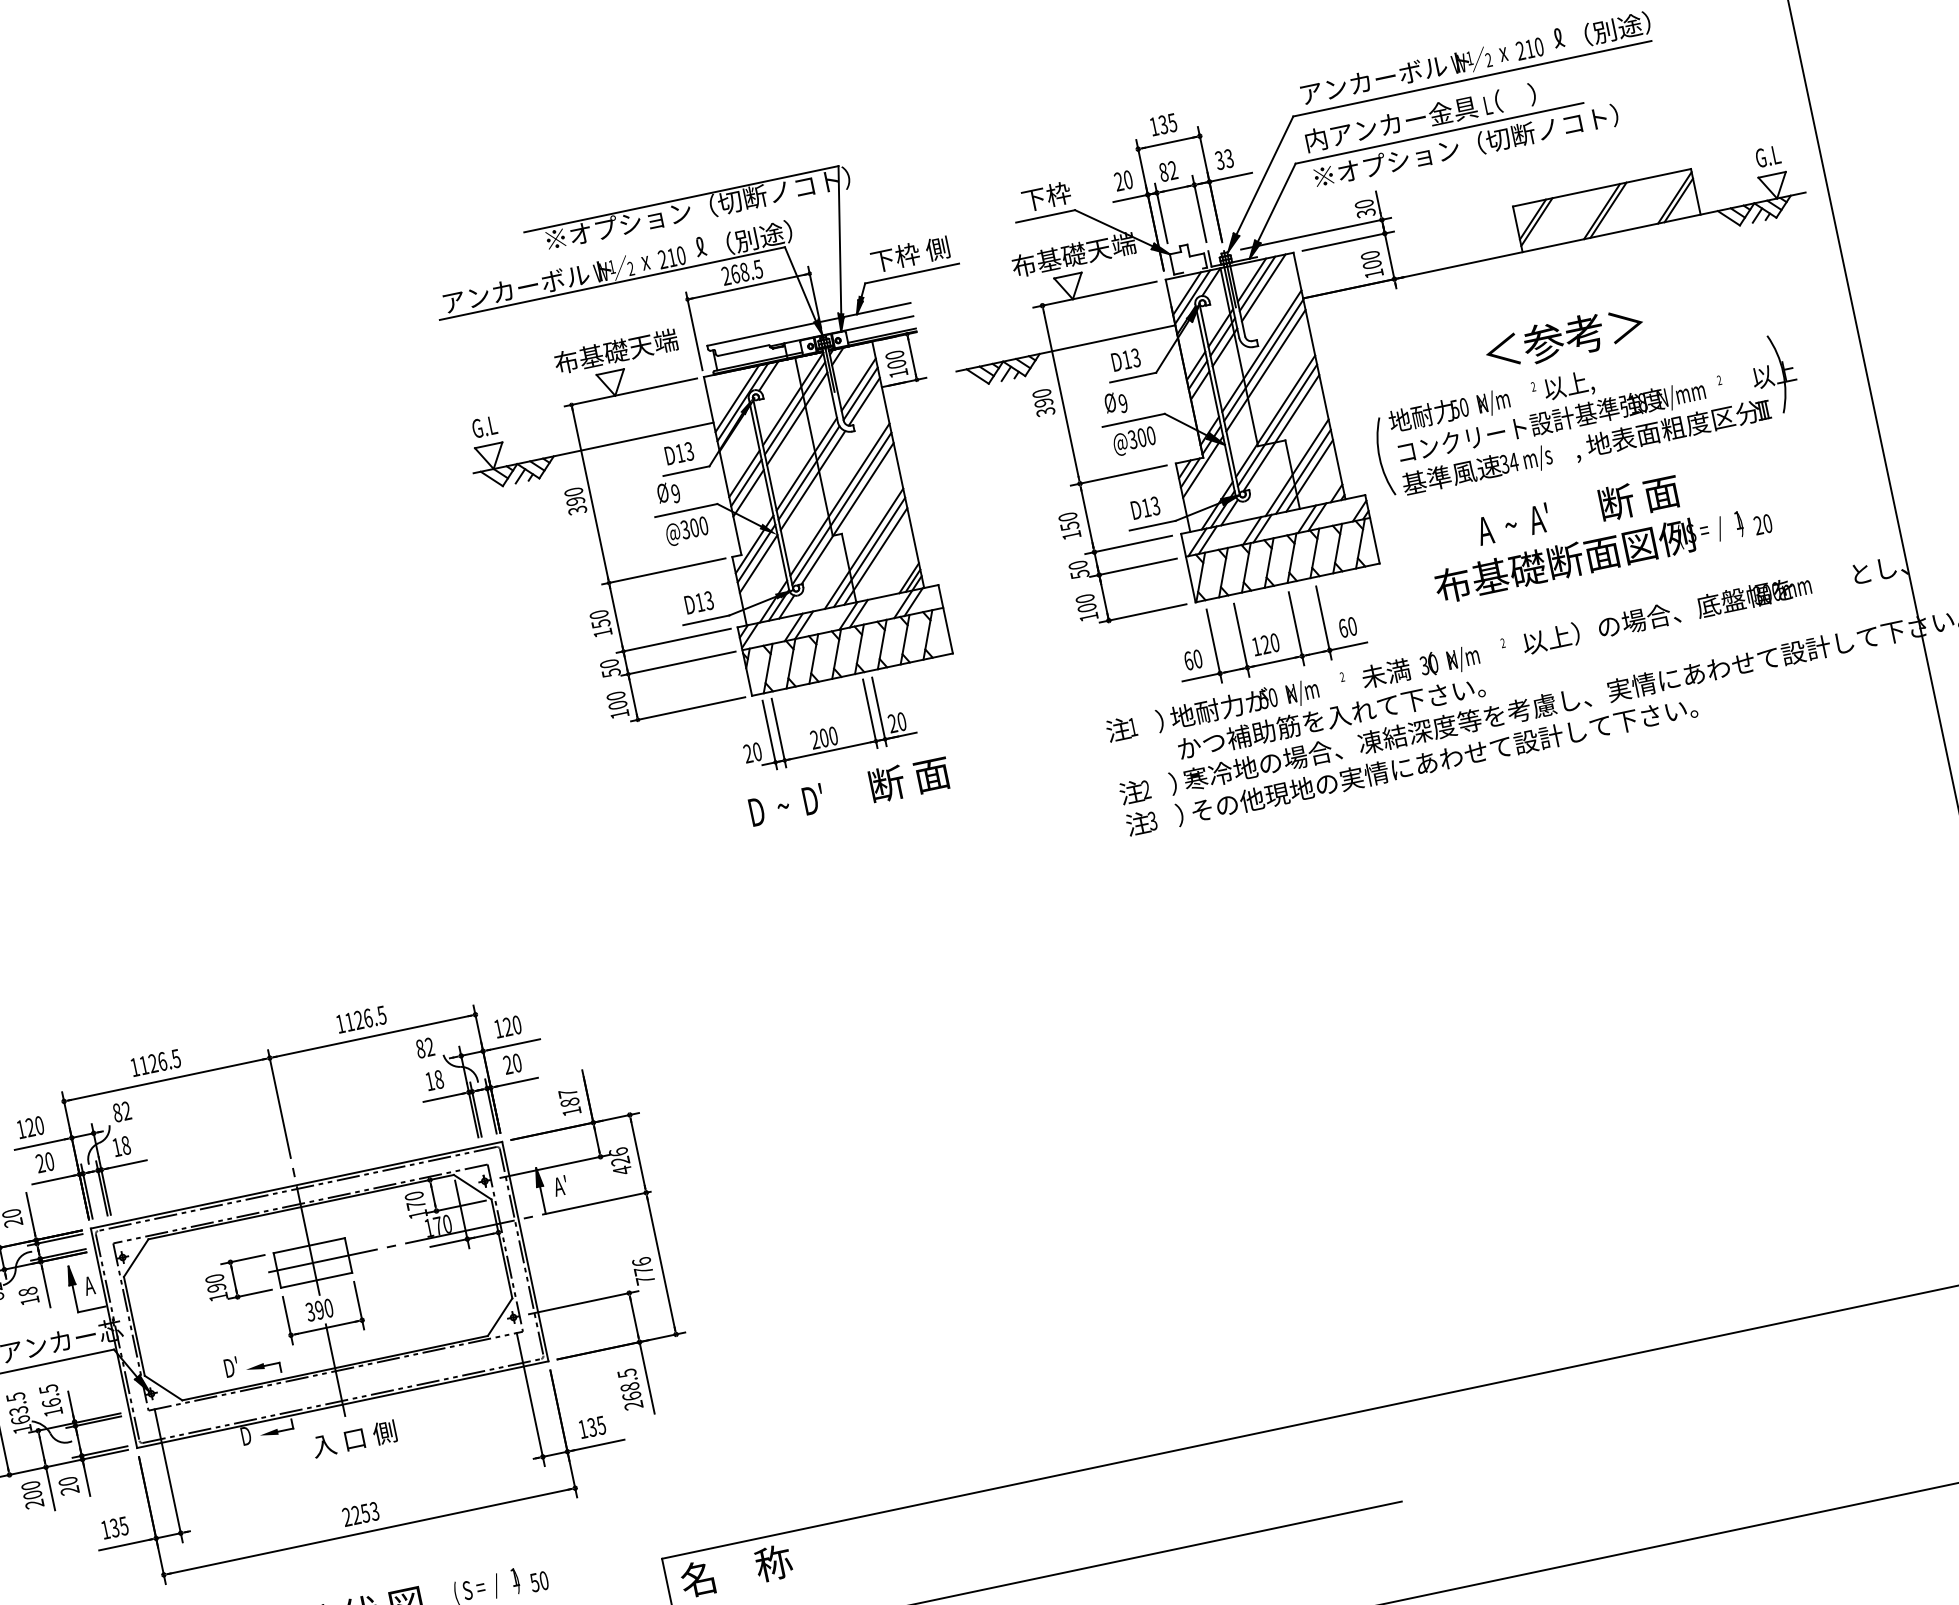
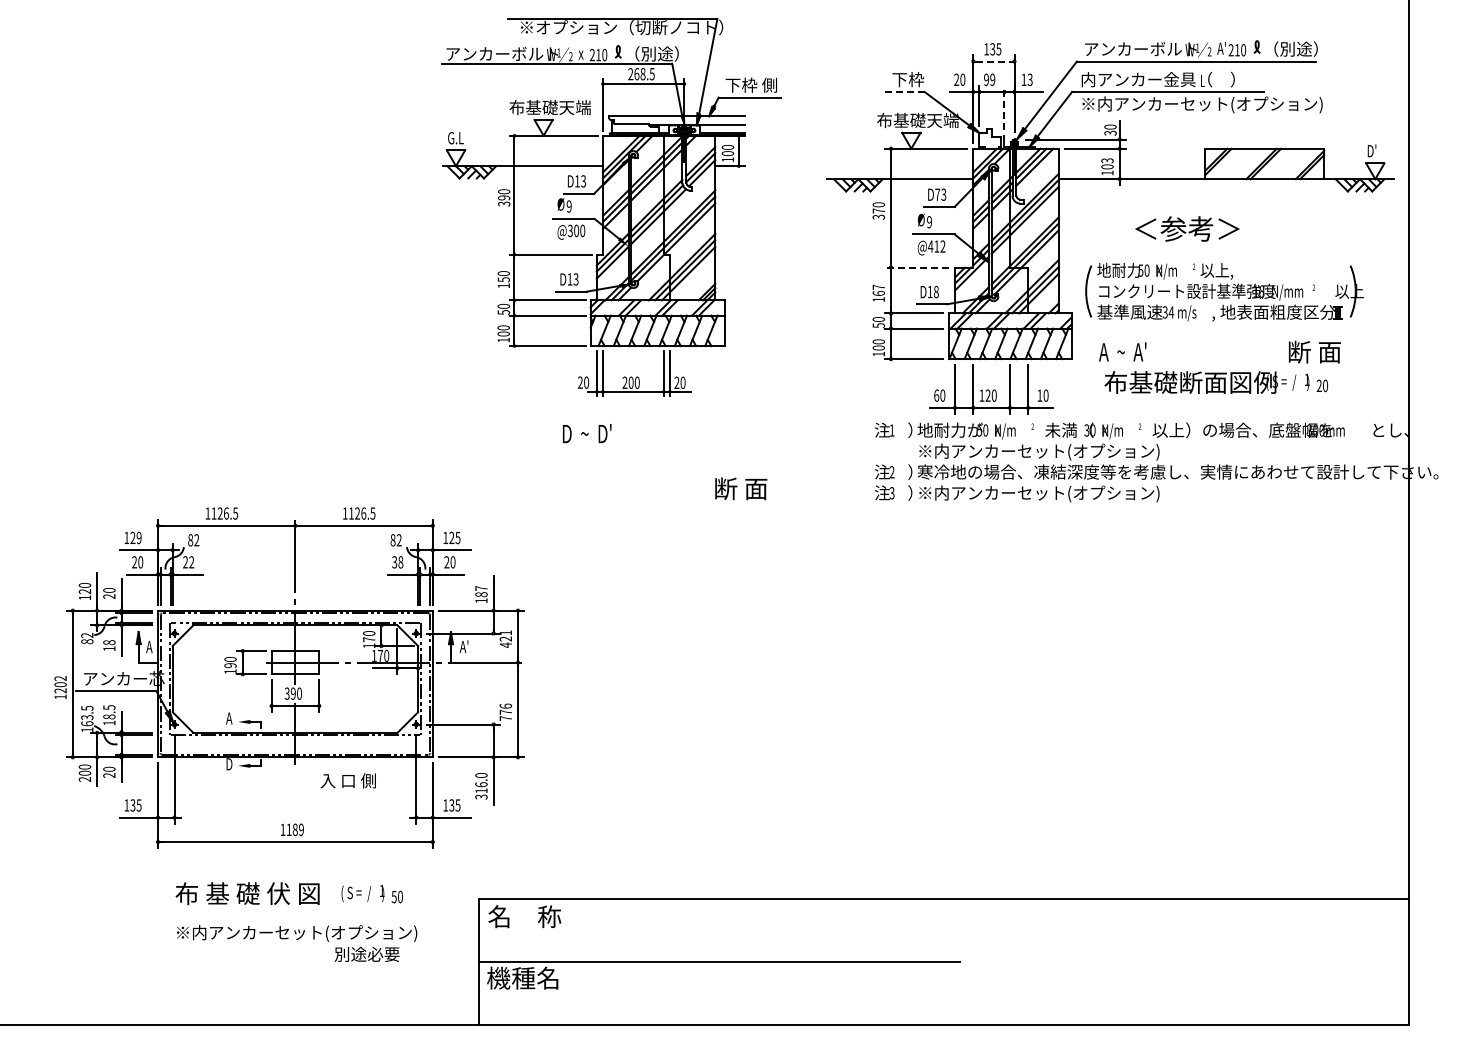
text: (1505, 51) -> (1221, 48), x -> A'
text: (1506, 138) -> (1210, 104), ※オプション（切断ノコト） -> ※内アンカーセット(オプション)
line: (1169, 142) -> (994, 61), solid -> dashed
text: (1768, 155) -> (1375, 150), G.L -> D'
text: (1218, 160) -> (1023, 79), 33 -> 13
text: (1168, 170) -> (989, 79), 82 -> 99
line: (1199, 208) -> (1004, 107), solid -> dashed
line: (1046, 216) -> (905, 92), solid -> dashed
text: (1370, 255) -> (1107, 160), 100 -> 103
text: (1564, 337) -> (1187, 228), moved
text: (1126, 359) -> (937, 194), D13 -> D73
text: (1043, 402) -> (878, 210), 390 -> 370
text: (1141, 437) -> (936, 246), @300 -> @412
line: (1118, 475) -> (916, 267), solid -> dashed
part: (739, 481) -> (611, 207), moved
text: (1638, 497) -> (1314, 351), moved
text: (1154, 506) -> (935, 292), D13 -> D18
text: (1068, 521) -> (878, 290), 150 -> 167
text: (1512, 523) -> (1122, 351), moved
text: (1342, 628) -> (1039, 395), 60 -> 10
text: (1358, 712) -> (1038, 451), かつ補助筋を入れて下さい。 -> ※内アンカーセット(オプション)
text: (1443, 760) -> (1086, 493), その他現地の実情にあわせて設計して下さい。 -> ※内アンカーセット(オプション)
text: (909, 778) -> (741, 488), moved
text: (787, 804) -> (587, 433), moved
text: (516, 1024) -> (457, 537), 120 -> 125
text: (429, 1081) -> (394, 562), 18 -> 38
text: (38, 1126) -> (138, 538), 120 -> 129
text: (121, 1146) -> (188, 562), 18 -> 22
text: (617, 1151) -> (505, 632), 426 -> 421
text: (231, 1367) -> (229, 718), D' -> A
text: (630, 1389) -> (481, 786), 268.5 -> 316.0
text: (51, 1402) -> (109, 716), 16.5 -> 18.5
text: (353, 1438) -> (347, 780), moved
text: (359, 1514) -> (291, 829), 2253 -> 1189

